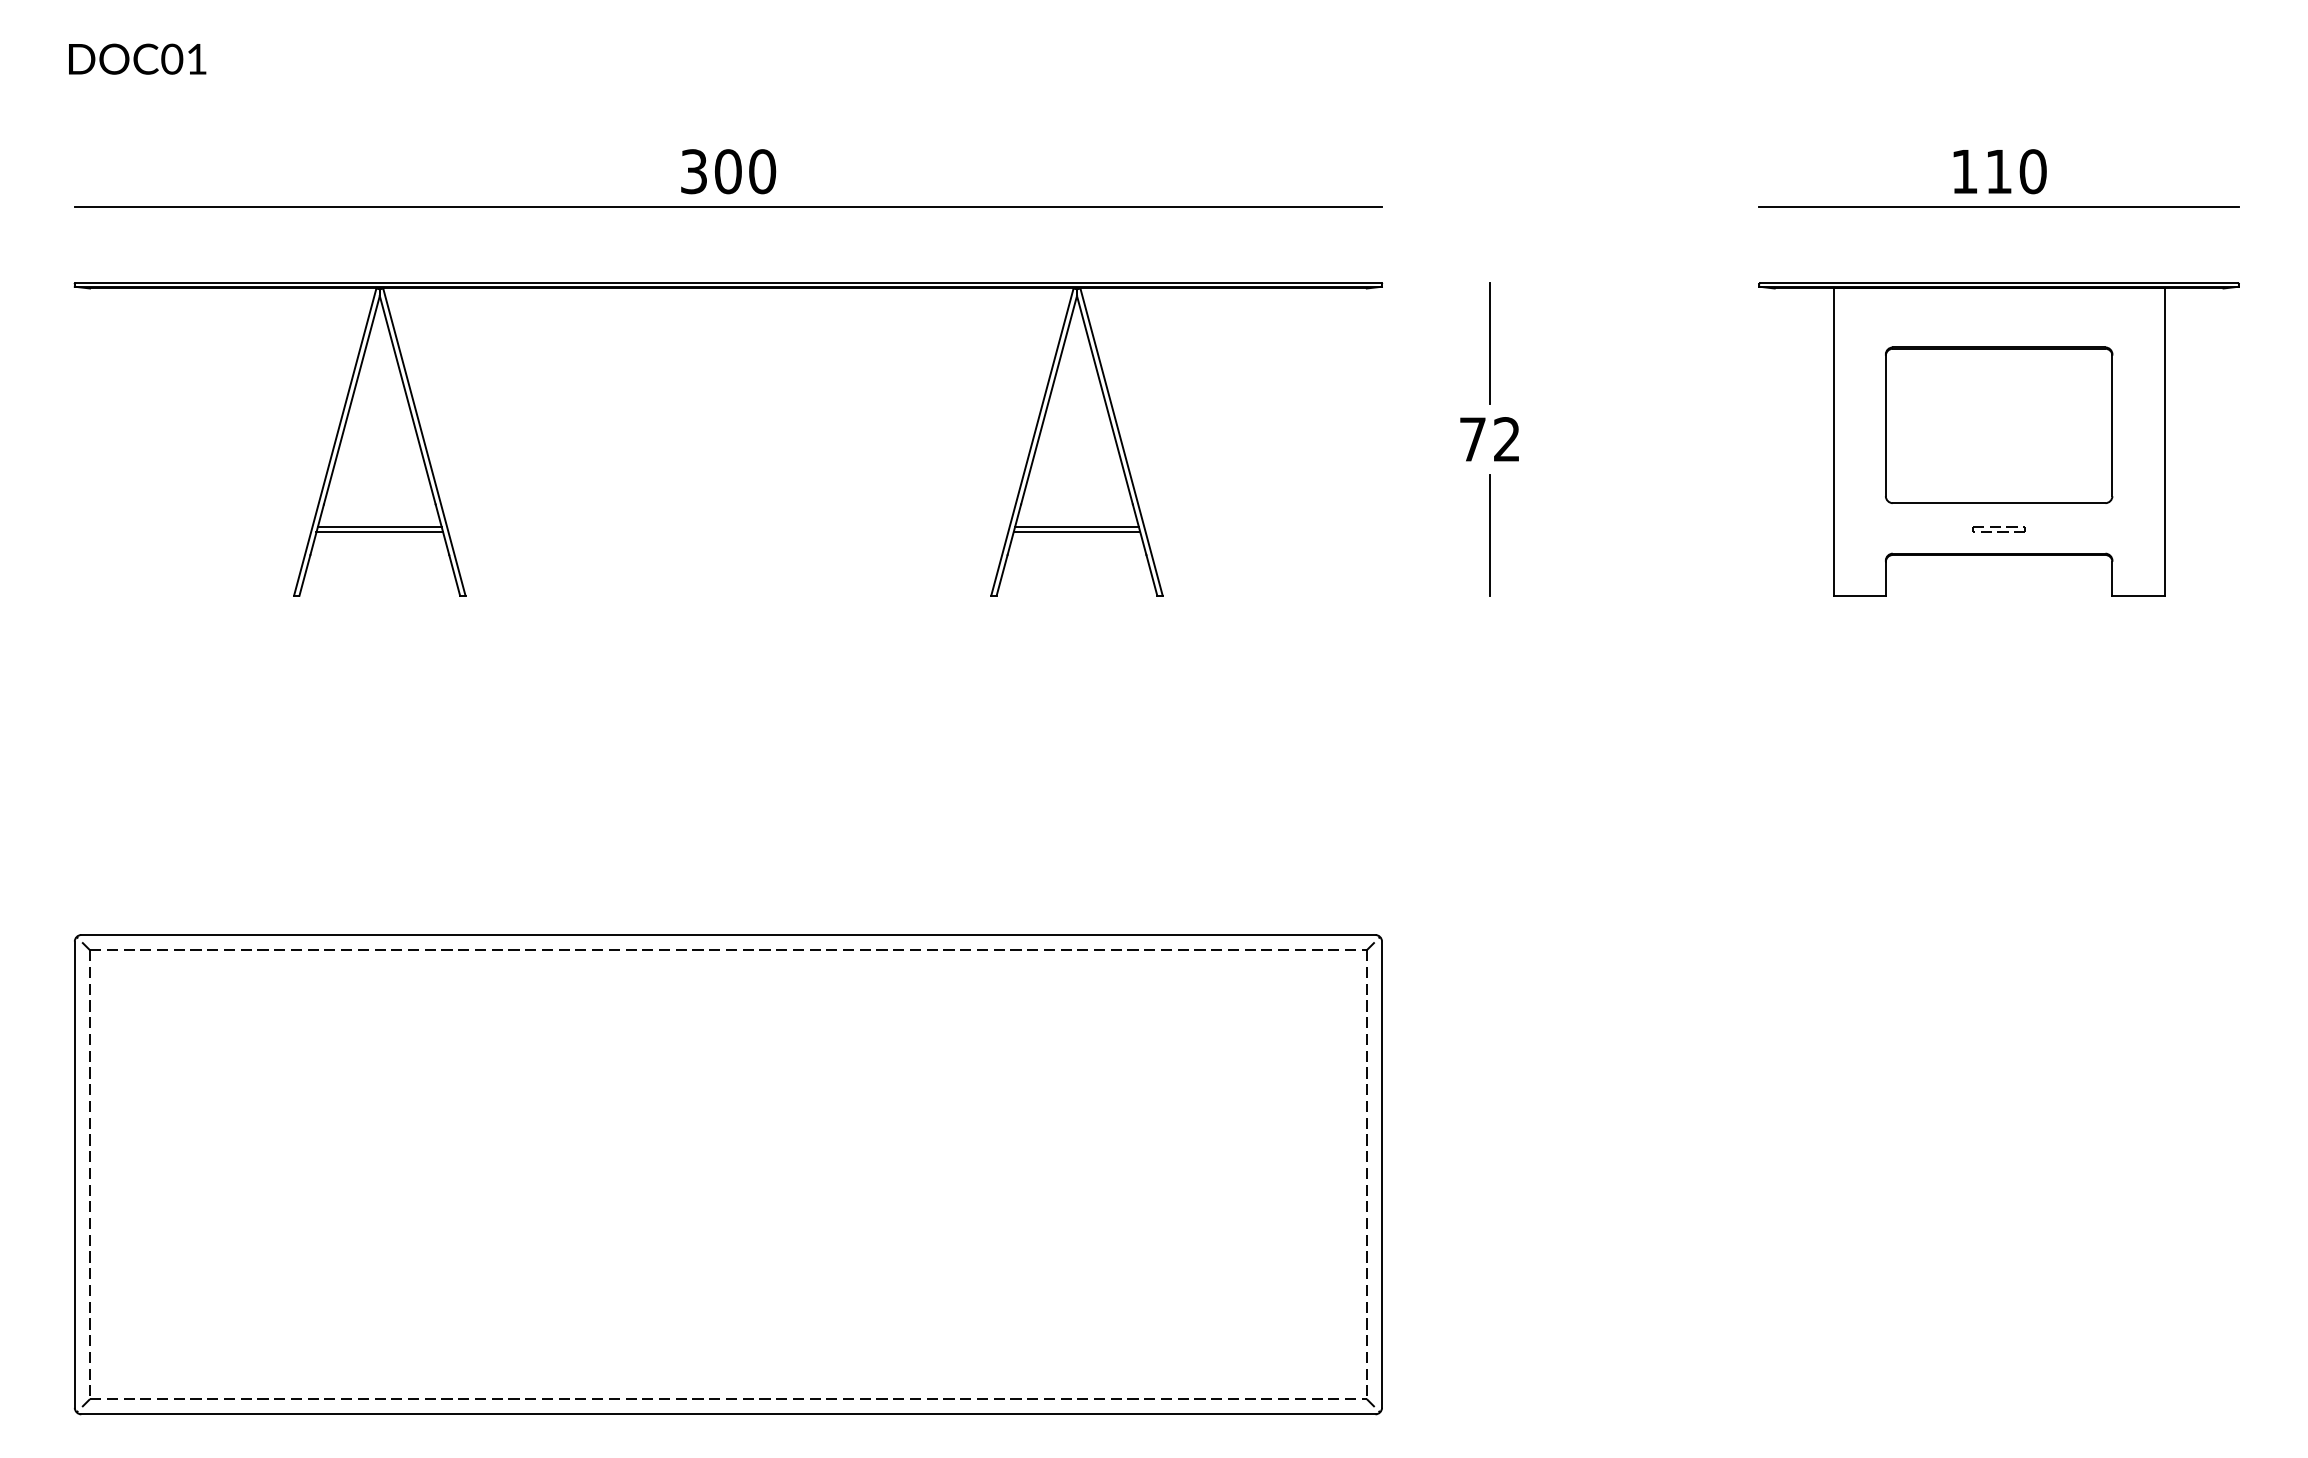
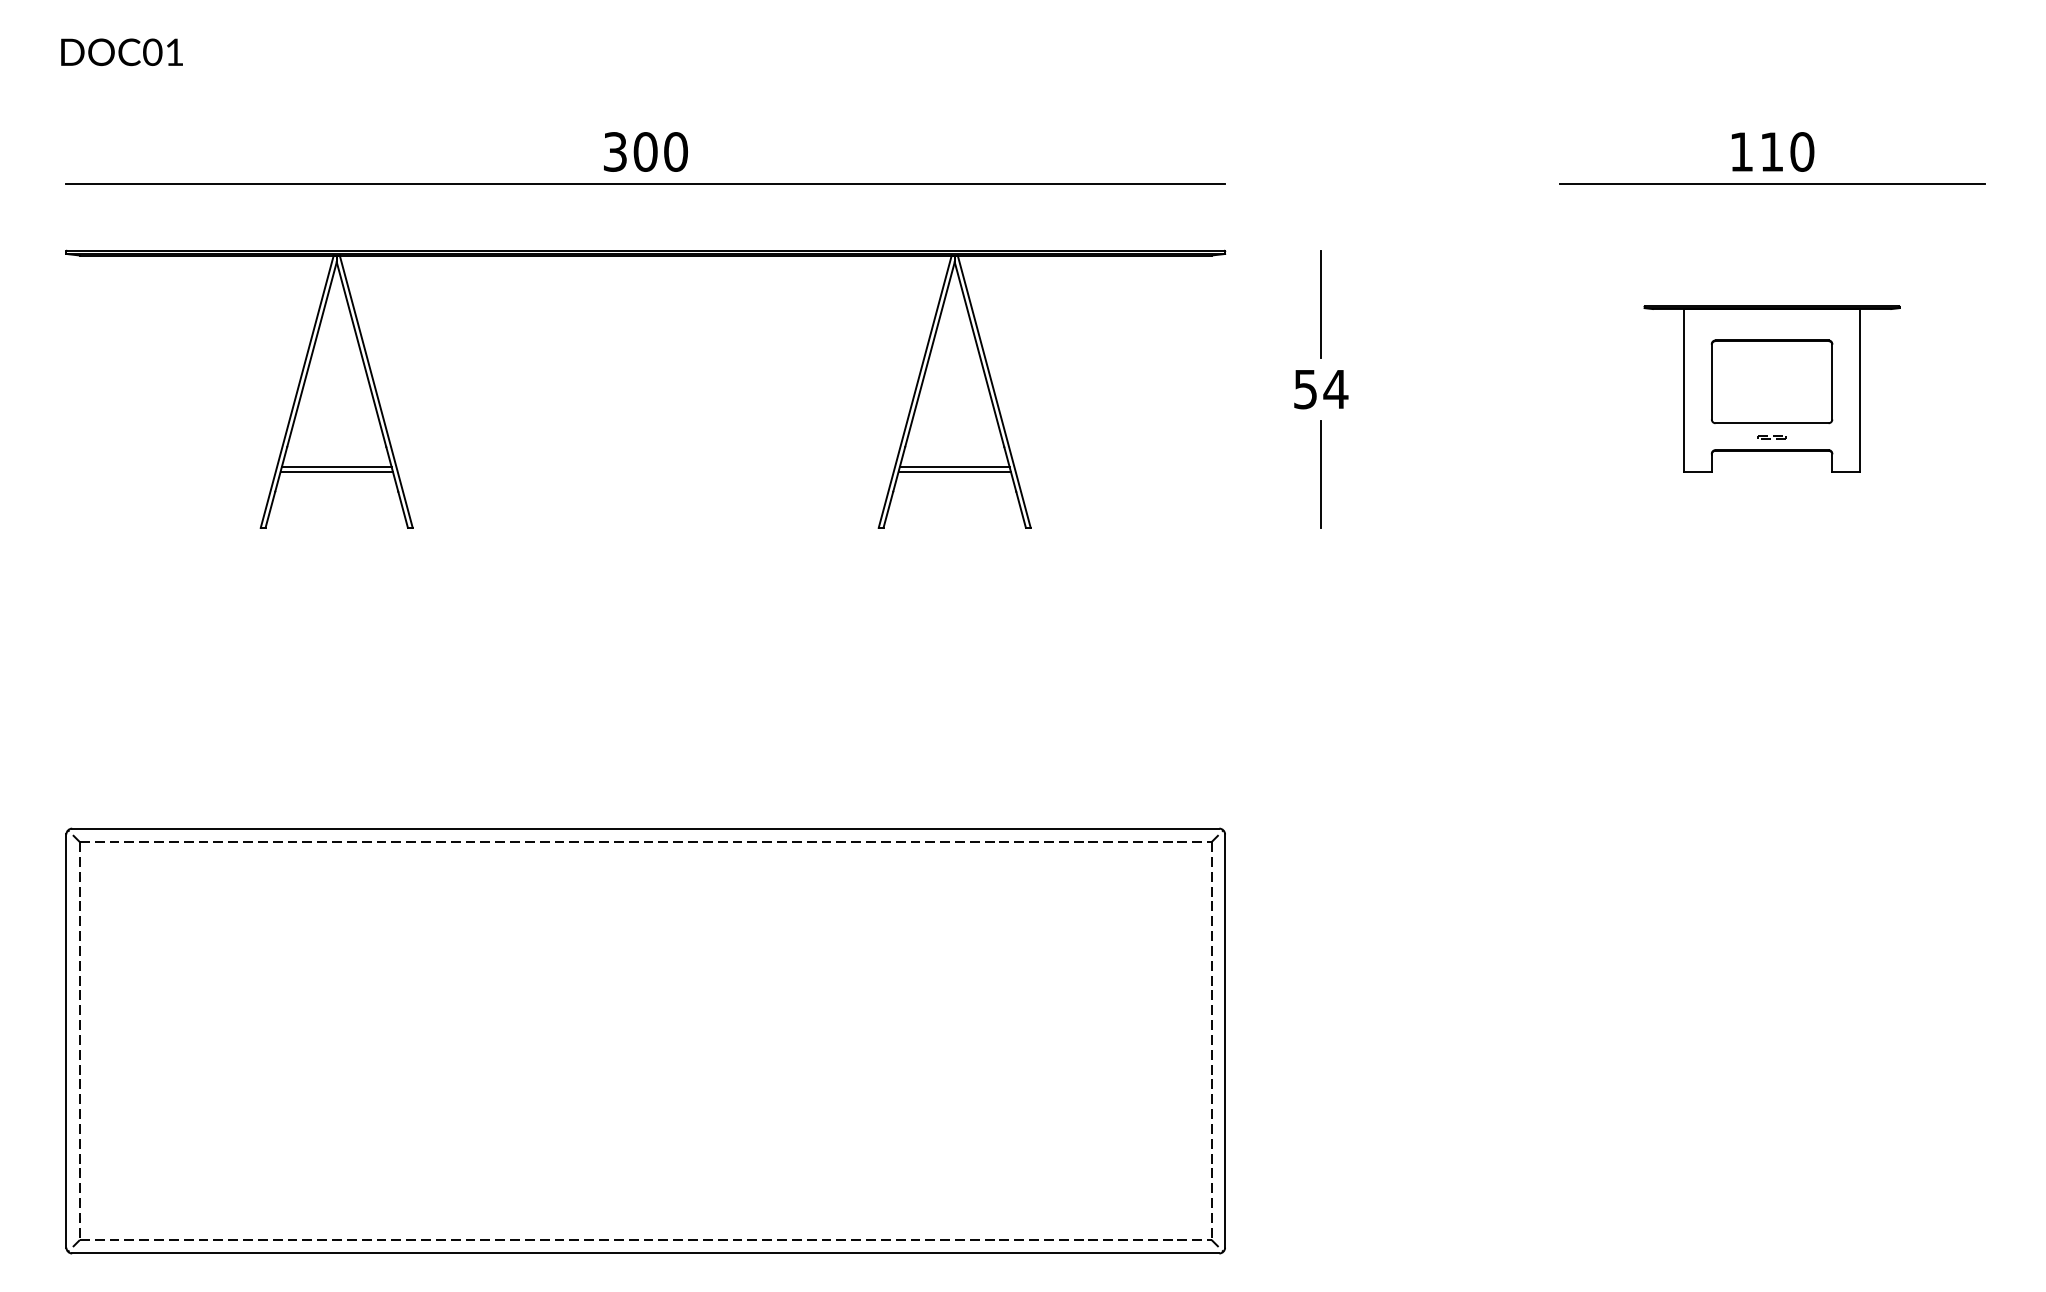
text: (1490, 439) -> (1321, 389), 72 -> 54
part: (1998, 439) -> (1771, 389), size x0.6

